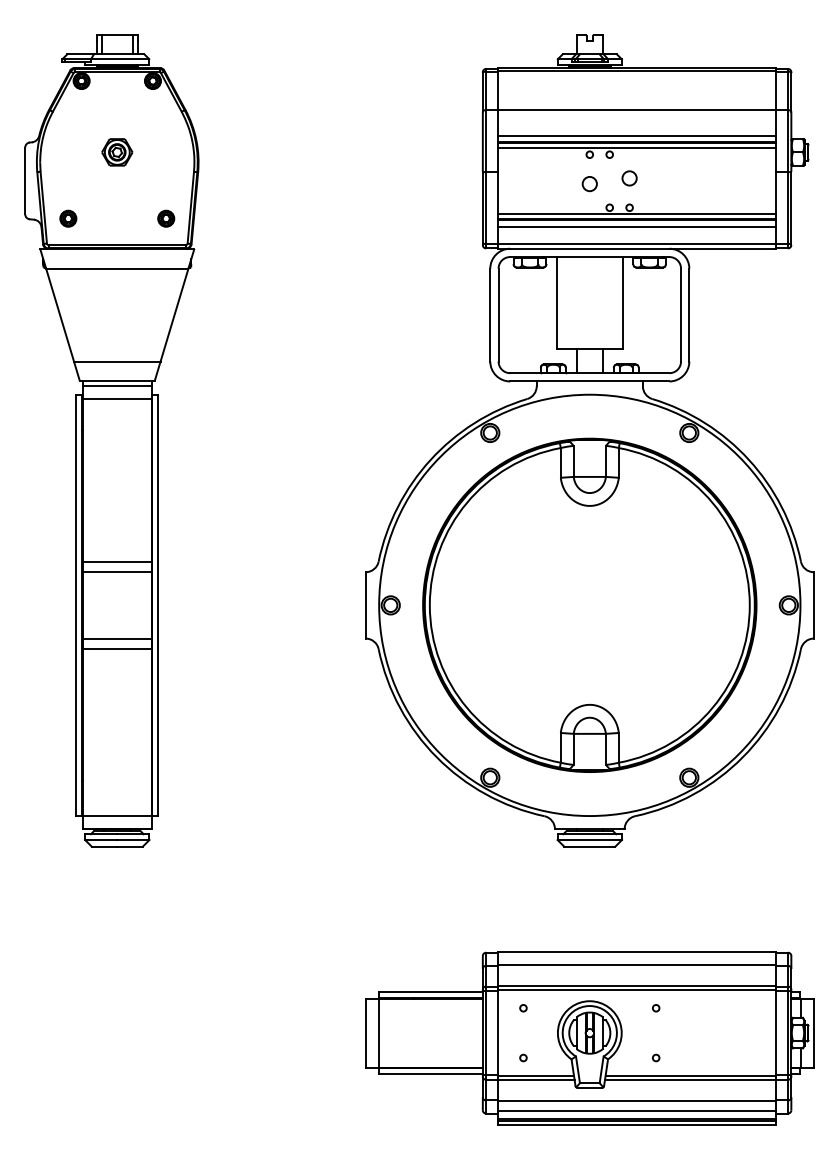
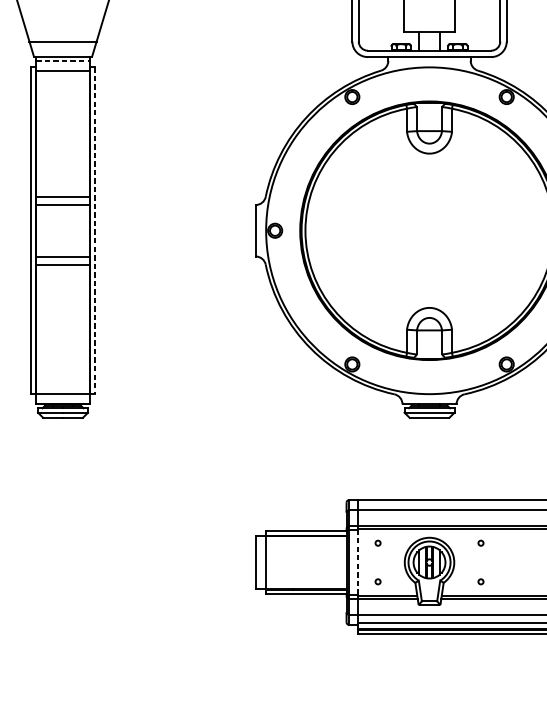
line: (117, 386) -> (63, 61), solid -> dashed
line: (158, 605) -> (95, 230), solid -> dashed
line: (497, 1033) -> (357, 562), solid -> dashed

